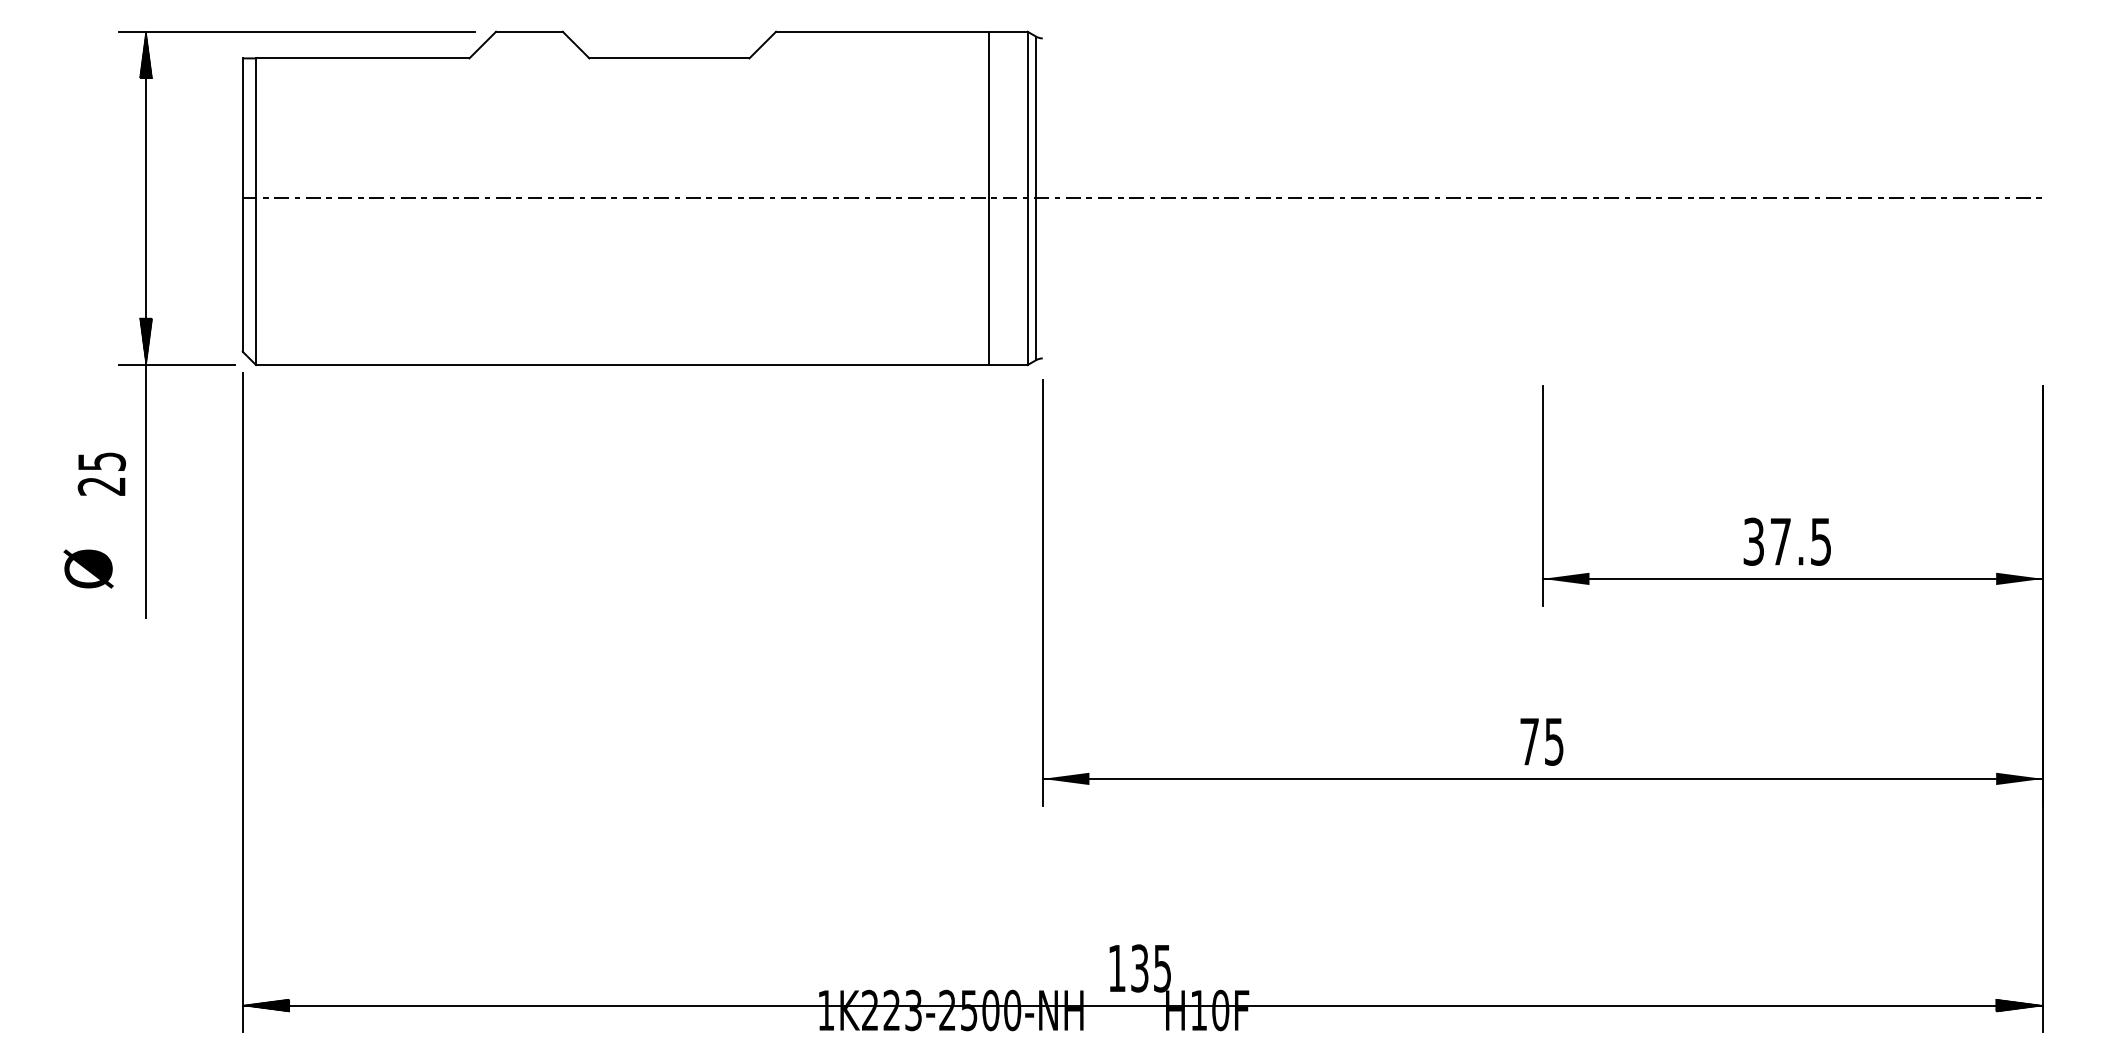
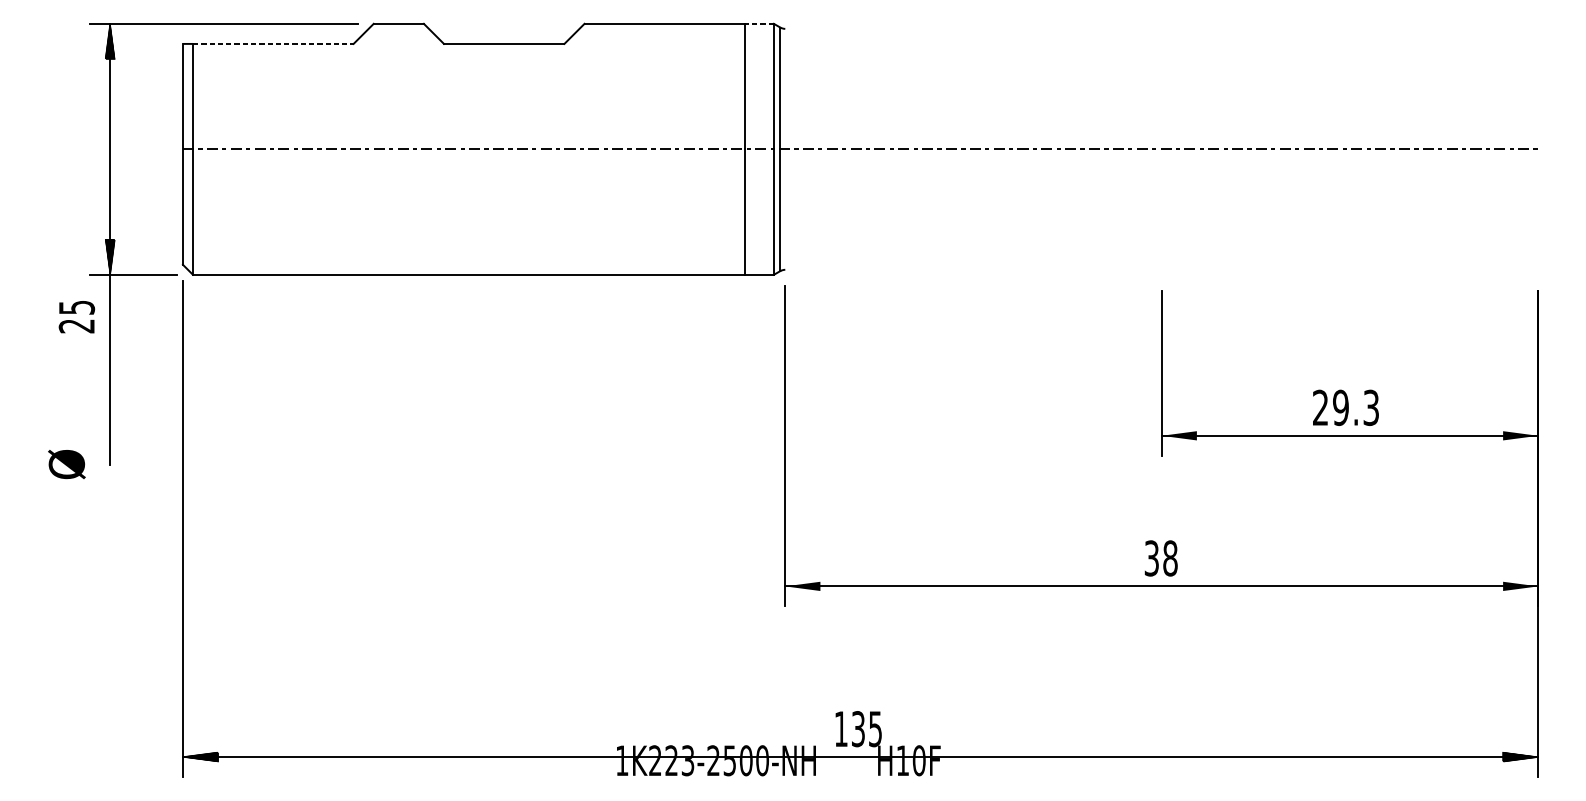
line: (1008, 31) -> (759, 23), solid -> dashed
line: (362, 58) -> (273, 44), solid -> dashed
text: (101, 473) -> (76, 316), moved
text: (1787, 541) -> (1346, 407), 37.5 -> 29.3
text: (88, 568) -> (66, 464), moved
text: (1542, 741) -> (1161, 558), 75 -> 38

